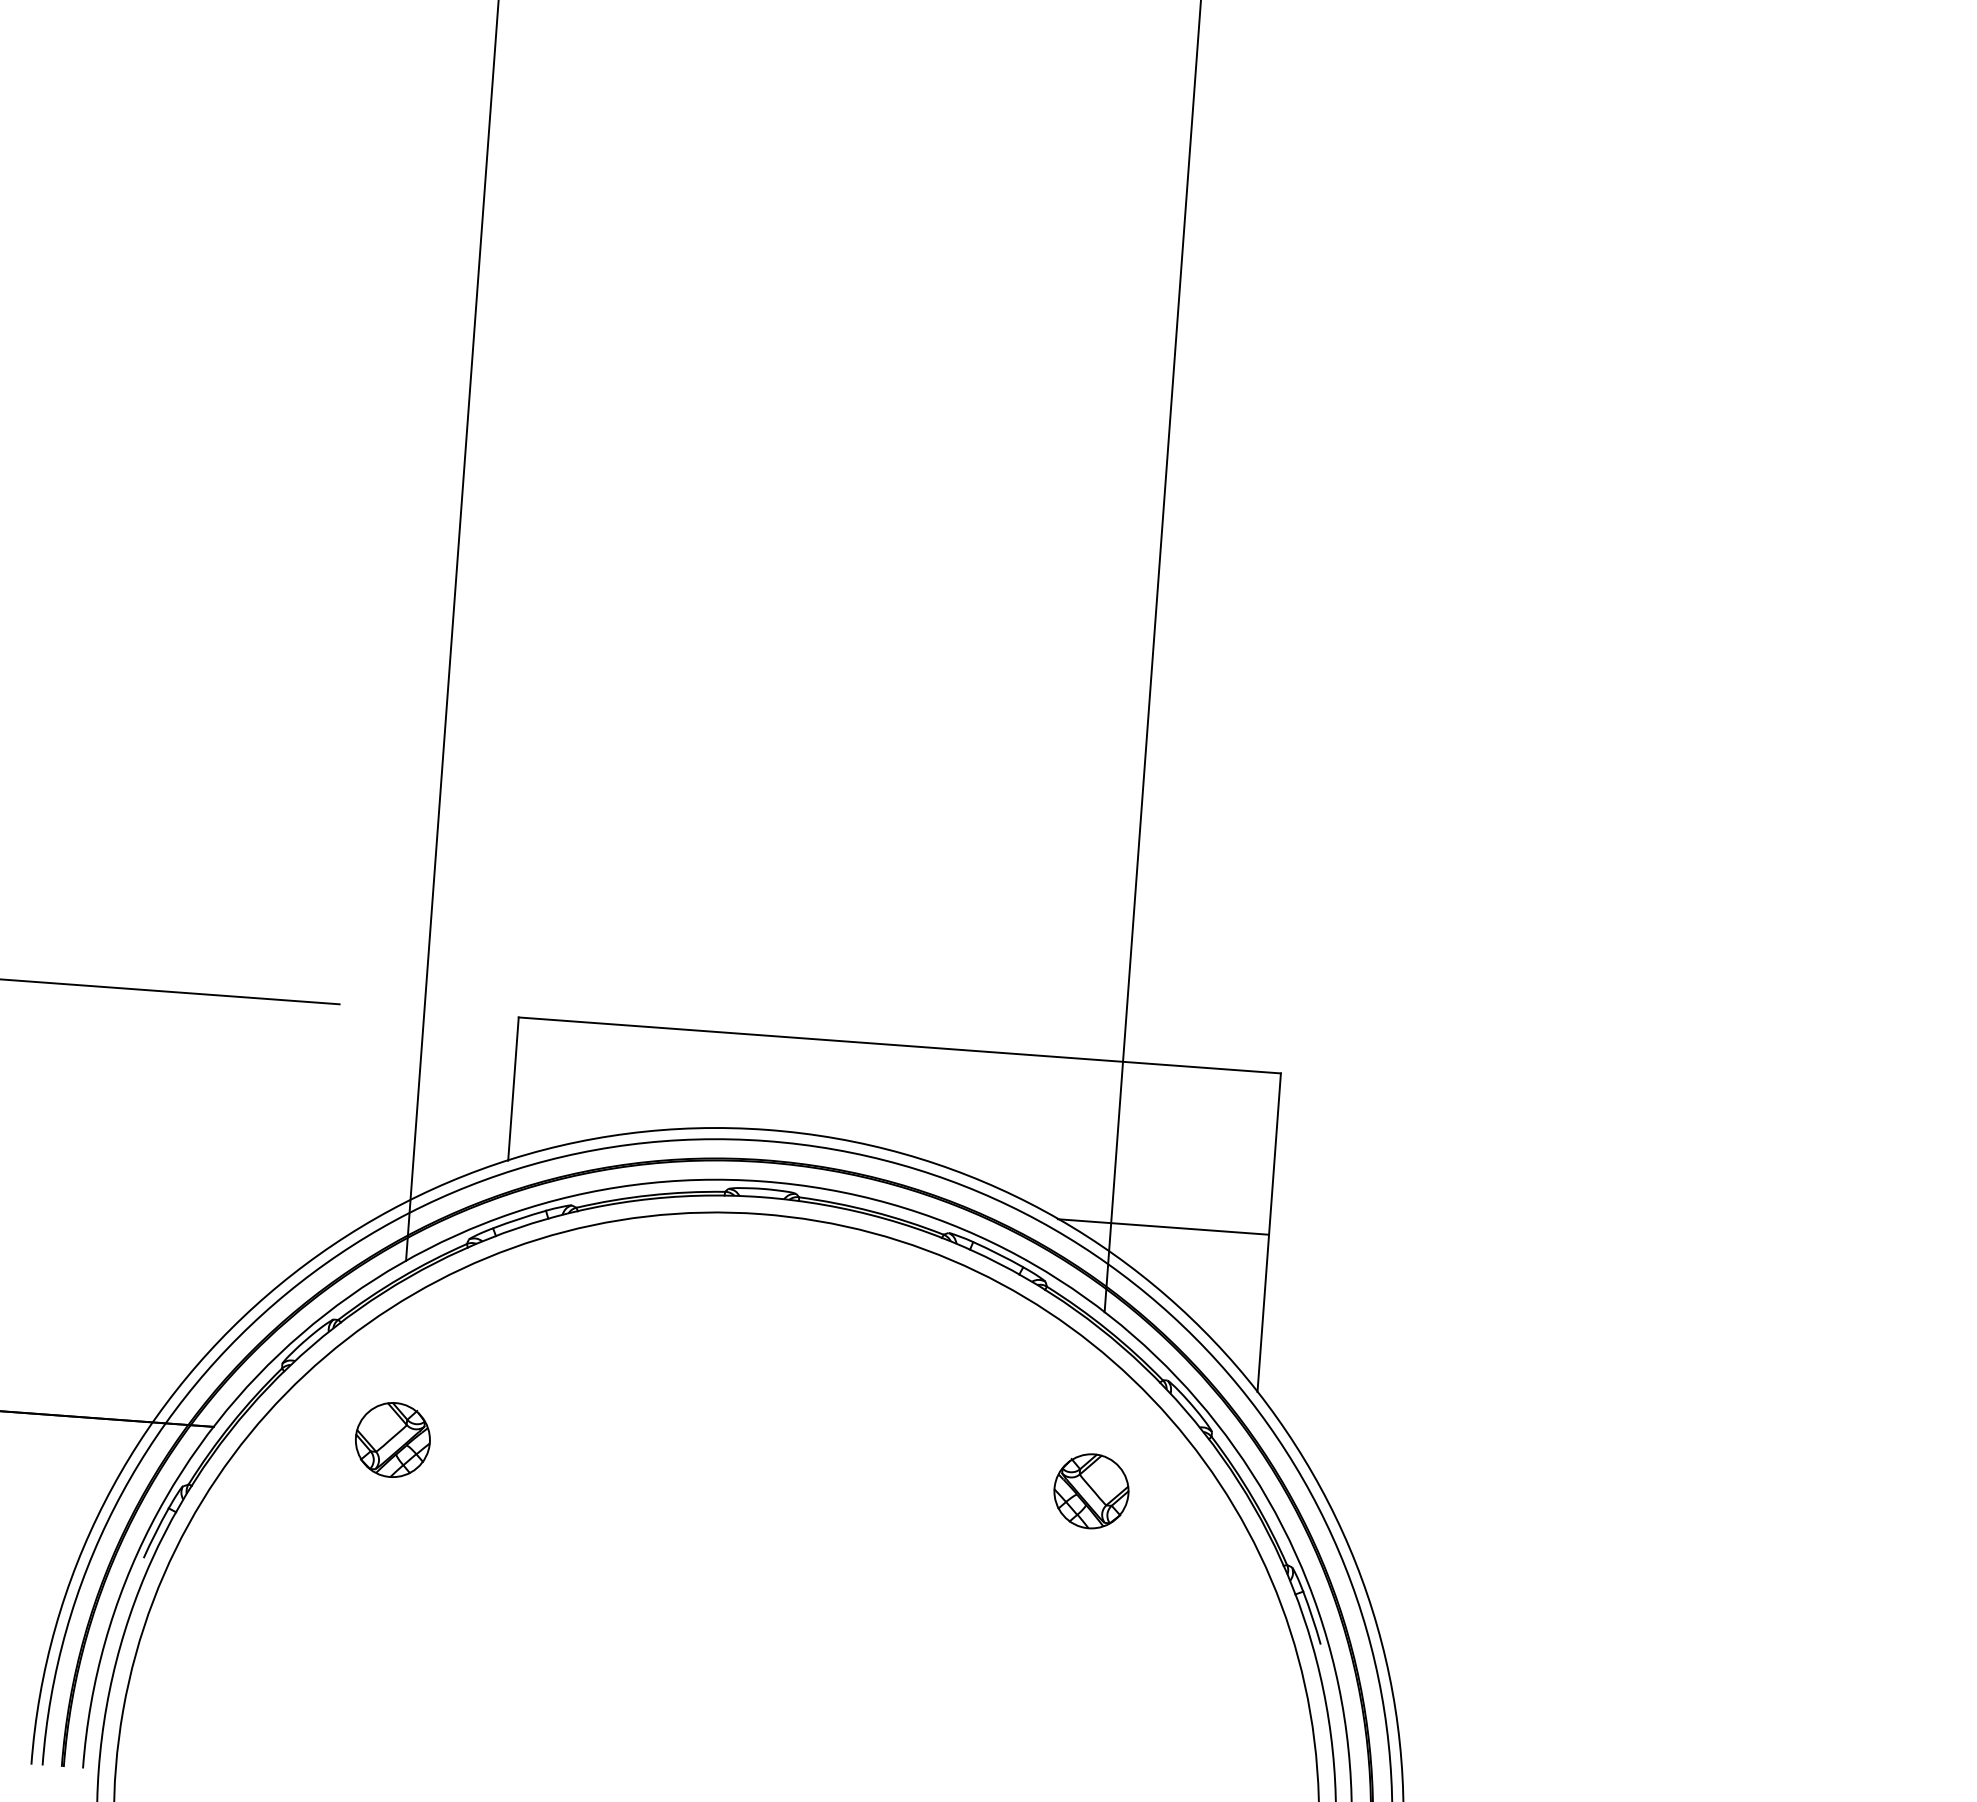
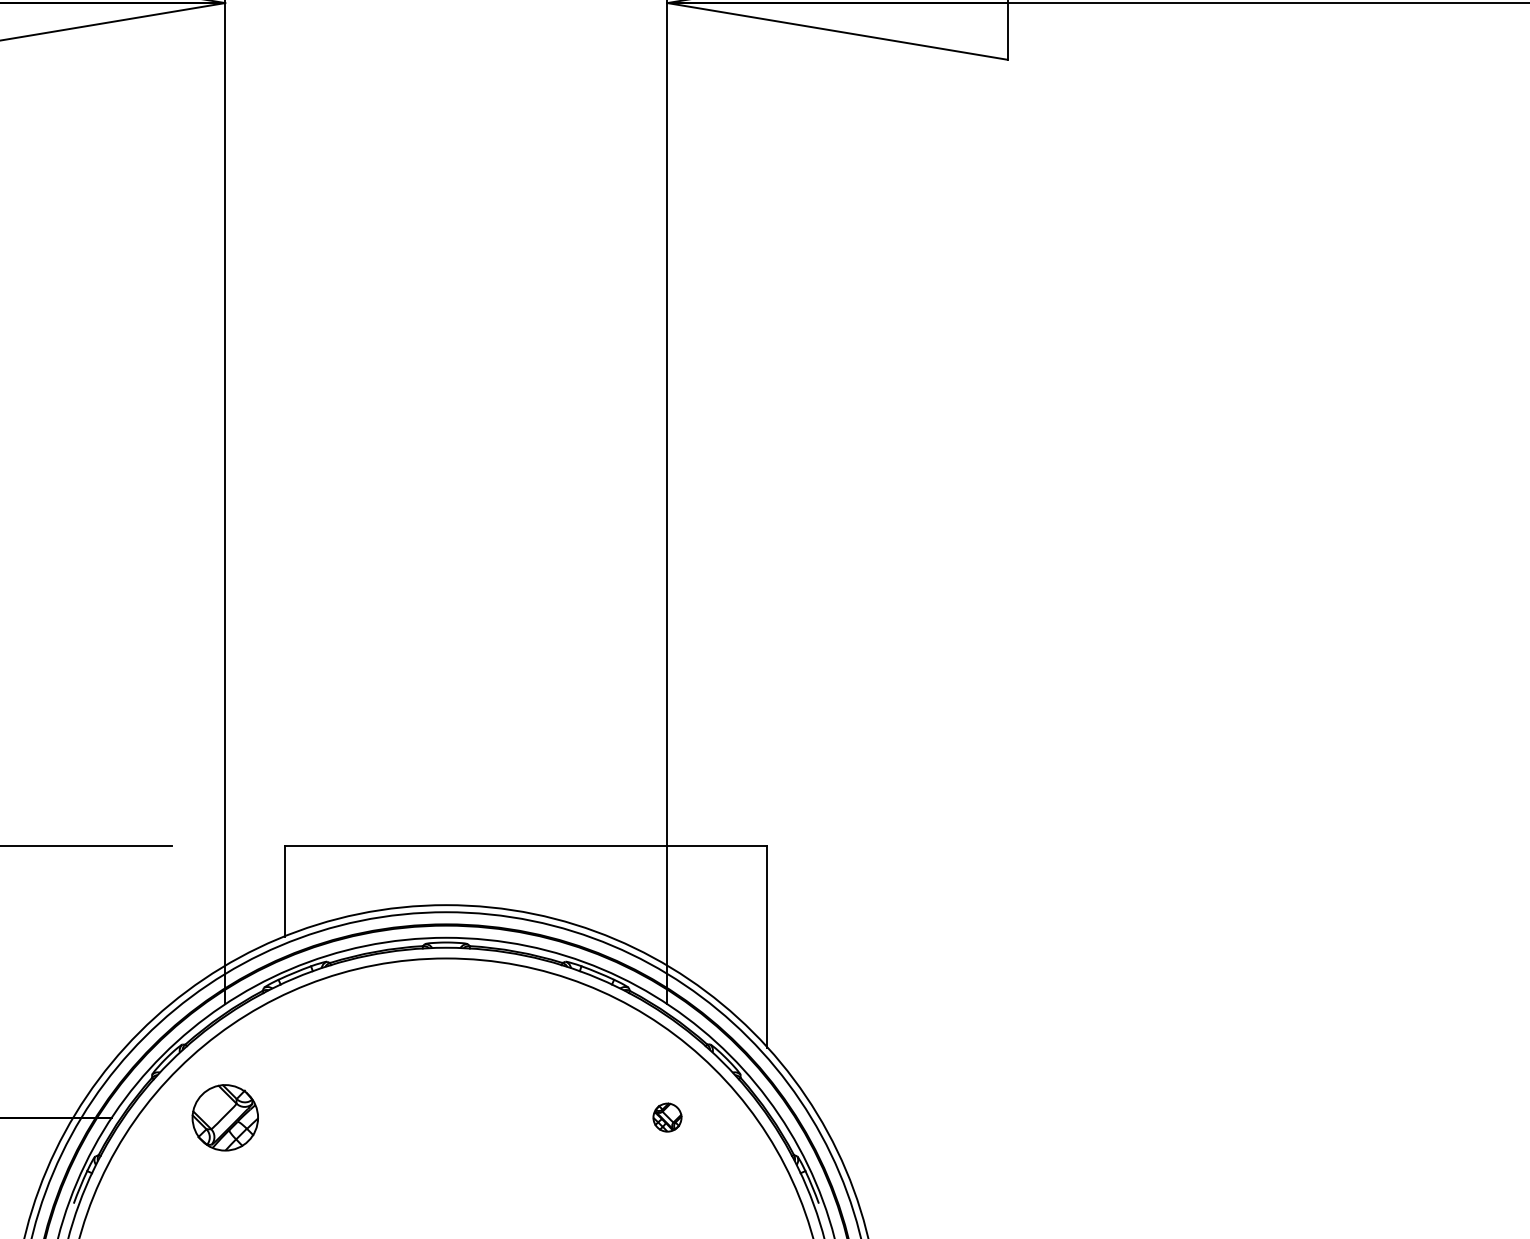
line: (1163, 1226) -> (700, 947), removed
part: (391, 1439) -> (224, 1117), size x1.4
part: (1091, 1490) -> (667, 1117), size x0.6

